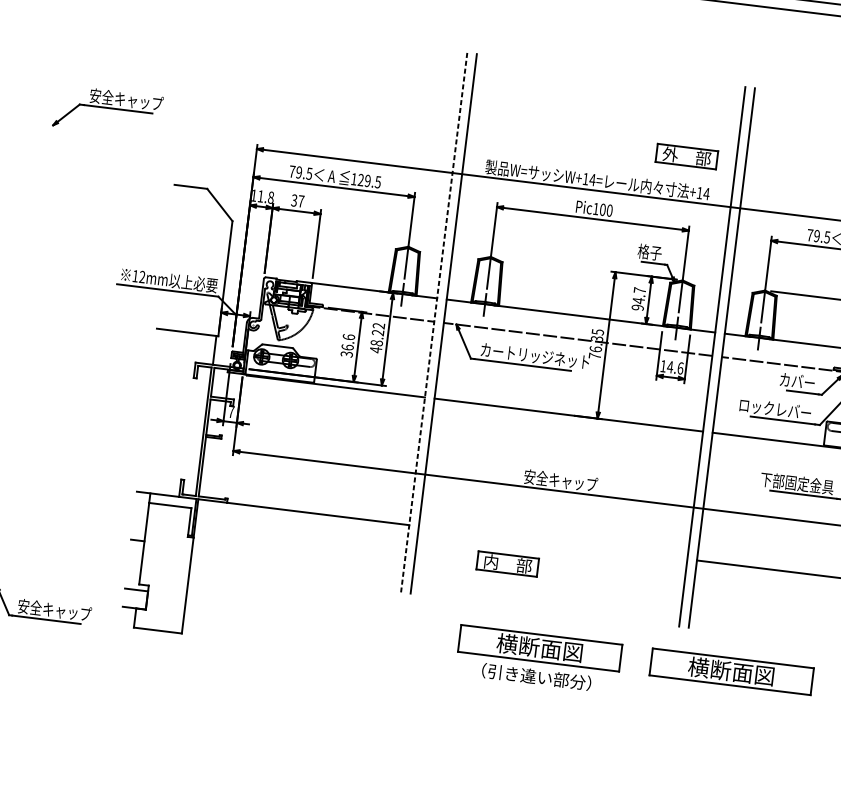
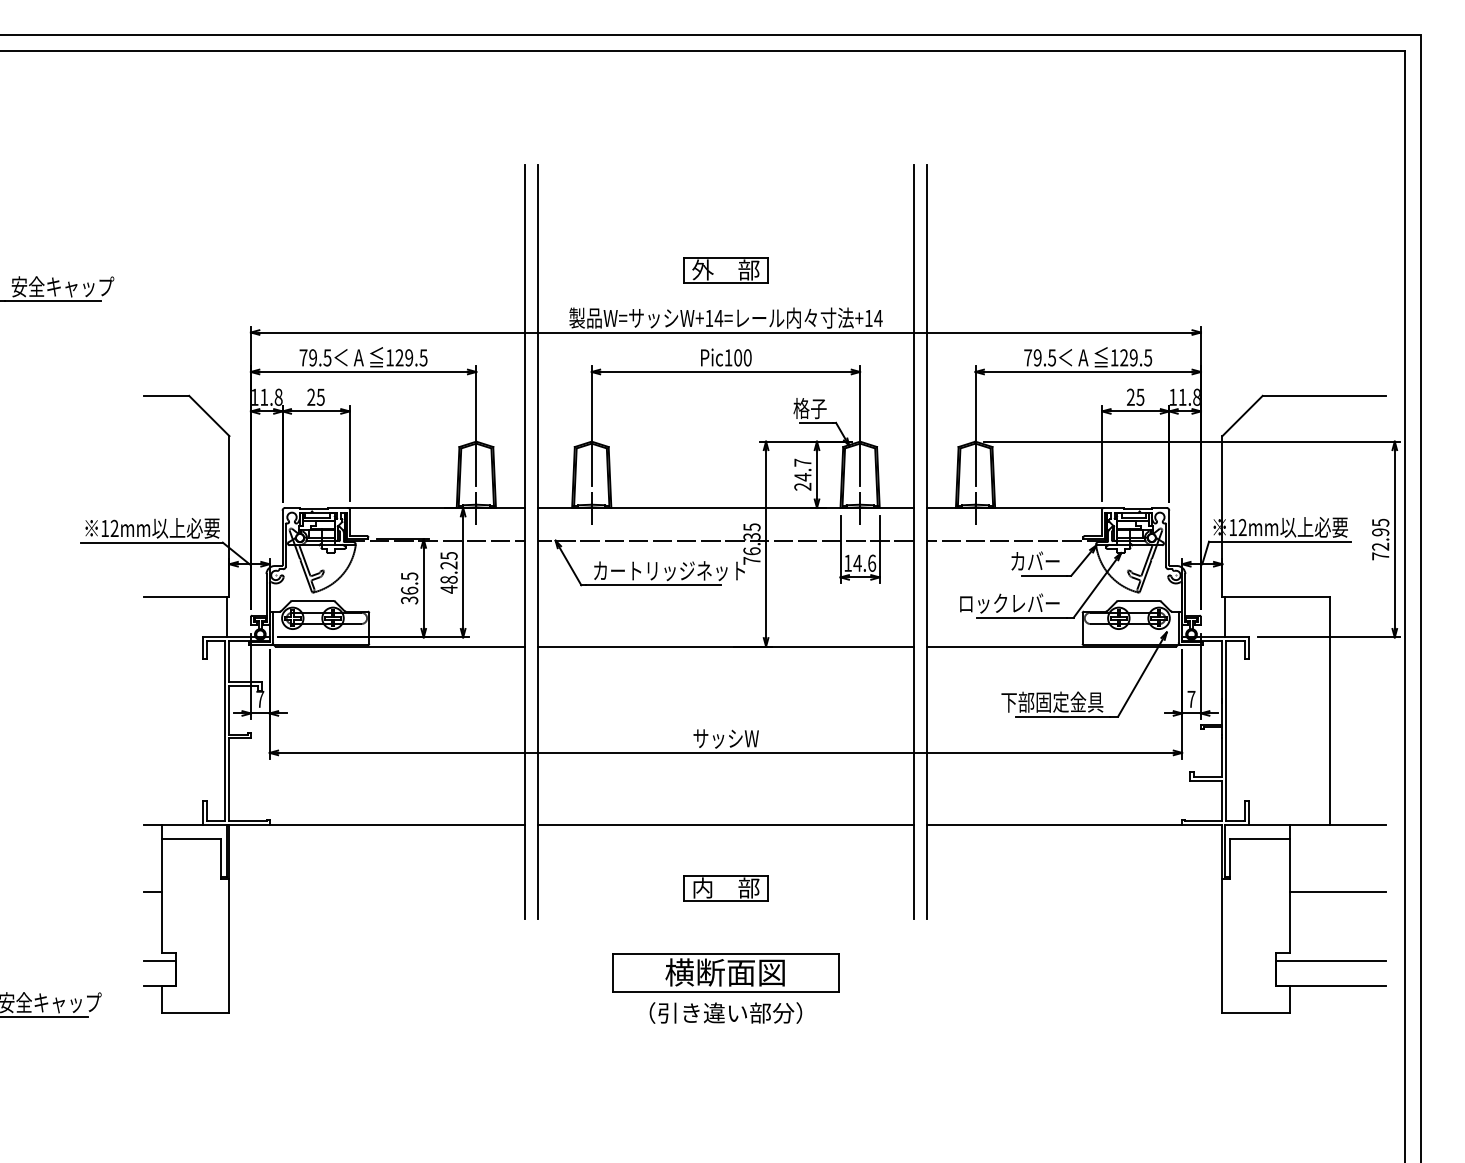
part: (686, 156) -> (725, 270), moved
text: (297, 200) -> (315, 396), 37 -> 25
text: (637, 307) -> (802, 486), 94.7 -> 24.7
line: (434, 323) -> (524, 542), dashed -> solid
text: (378, 325) -> (448, 555), 48.22 -> 48.25
text: (348, 337) -> (409, 576), 36.6 -> 36.5
text: (561, 480) -> (726, 738), 安全キャップ -> サッシW
line: (552, 542) -> (725, 825), added
part: (507, 564) -> (725, 888), moved
part: (731, 671) -> (993, 972), removed

